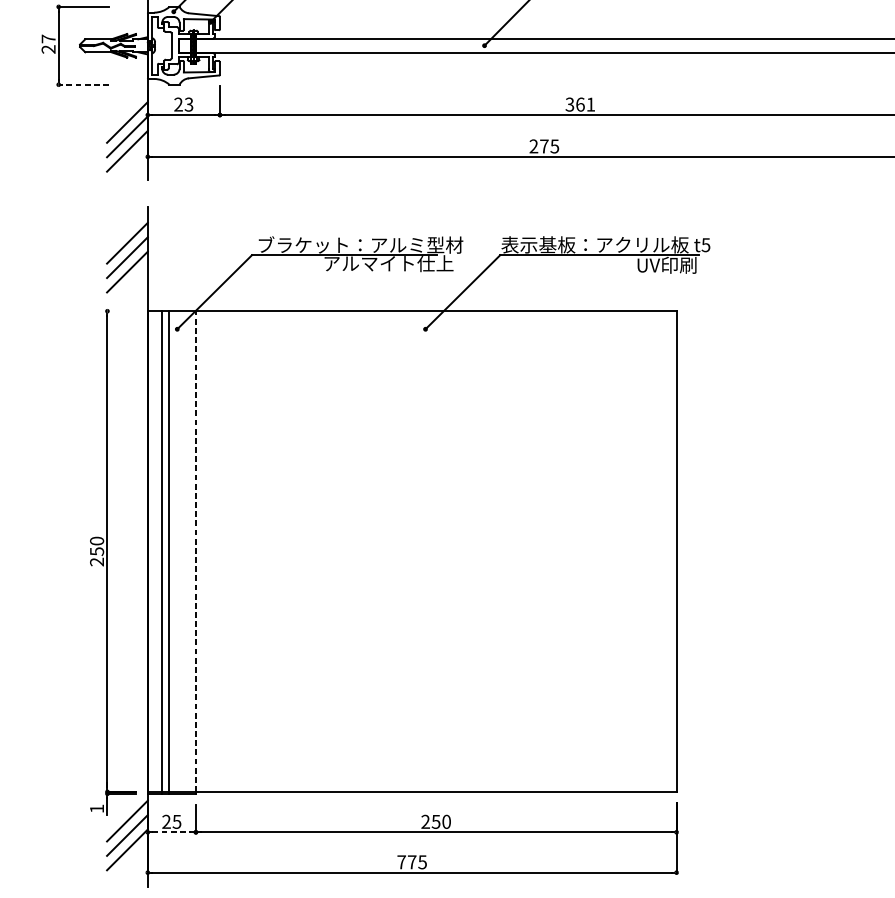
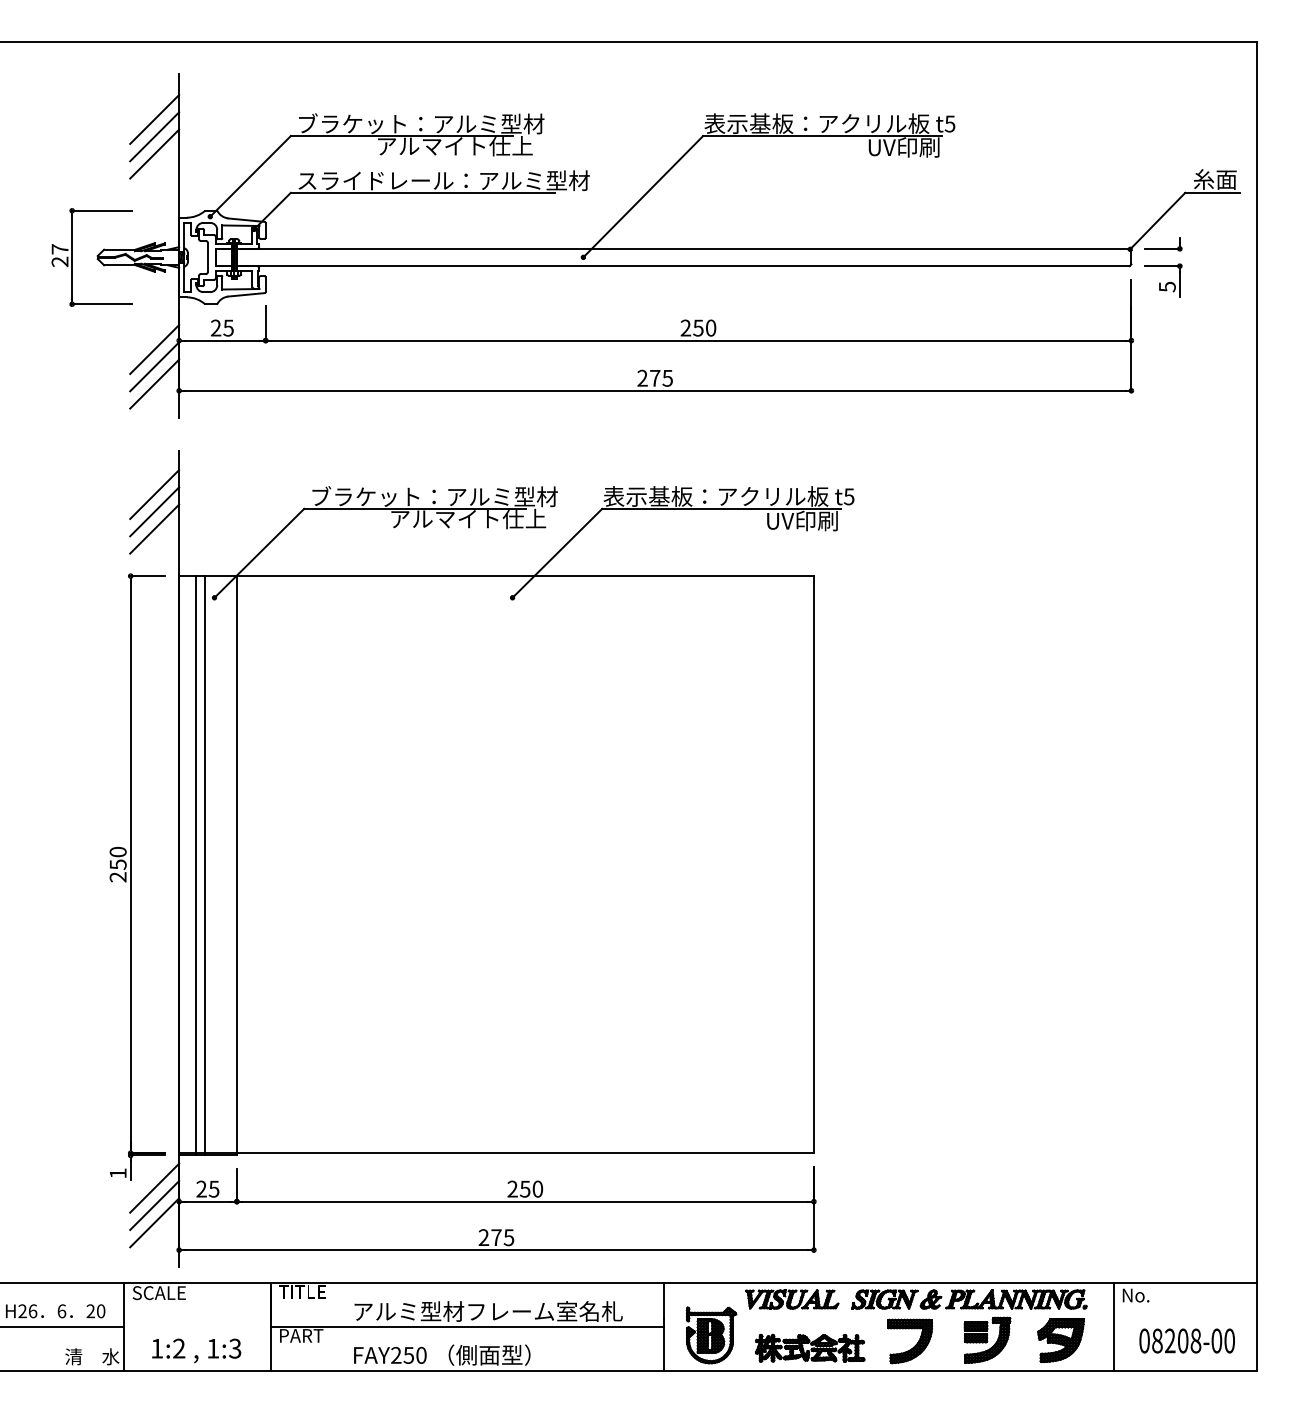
line: (83, 84) -> (101, 304), dashed -> solid
text: (188, 104) -> (228, 327), 23 -> 25
text: (580, 104) -> (698, 327), 361 -> 250
line: (121, 311) -> (147, 576), added
line: (195, 551) -> (236, 864), dashed -> solid
line: (172, 832) -> (208, 1201), dashed -> solid
text: (401, 862) -> (483, 1237), 775 -> 275

